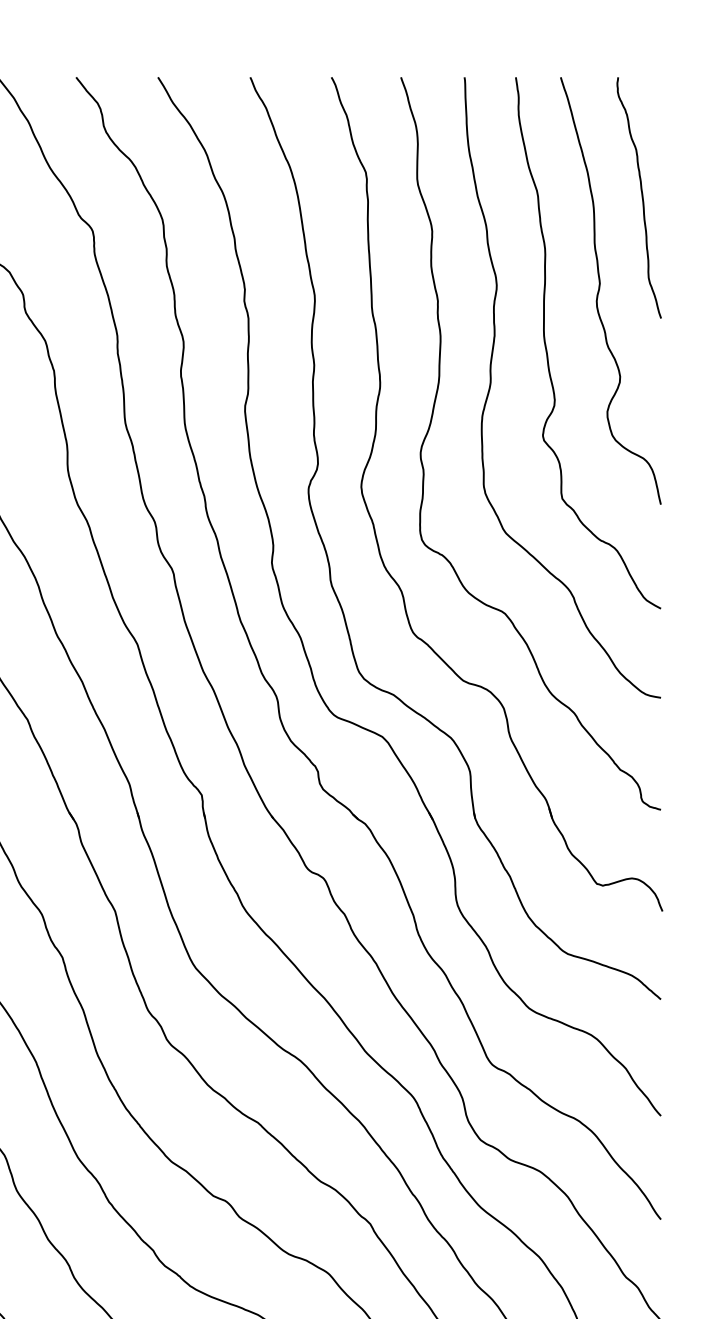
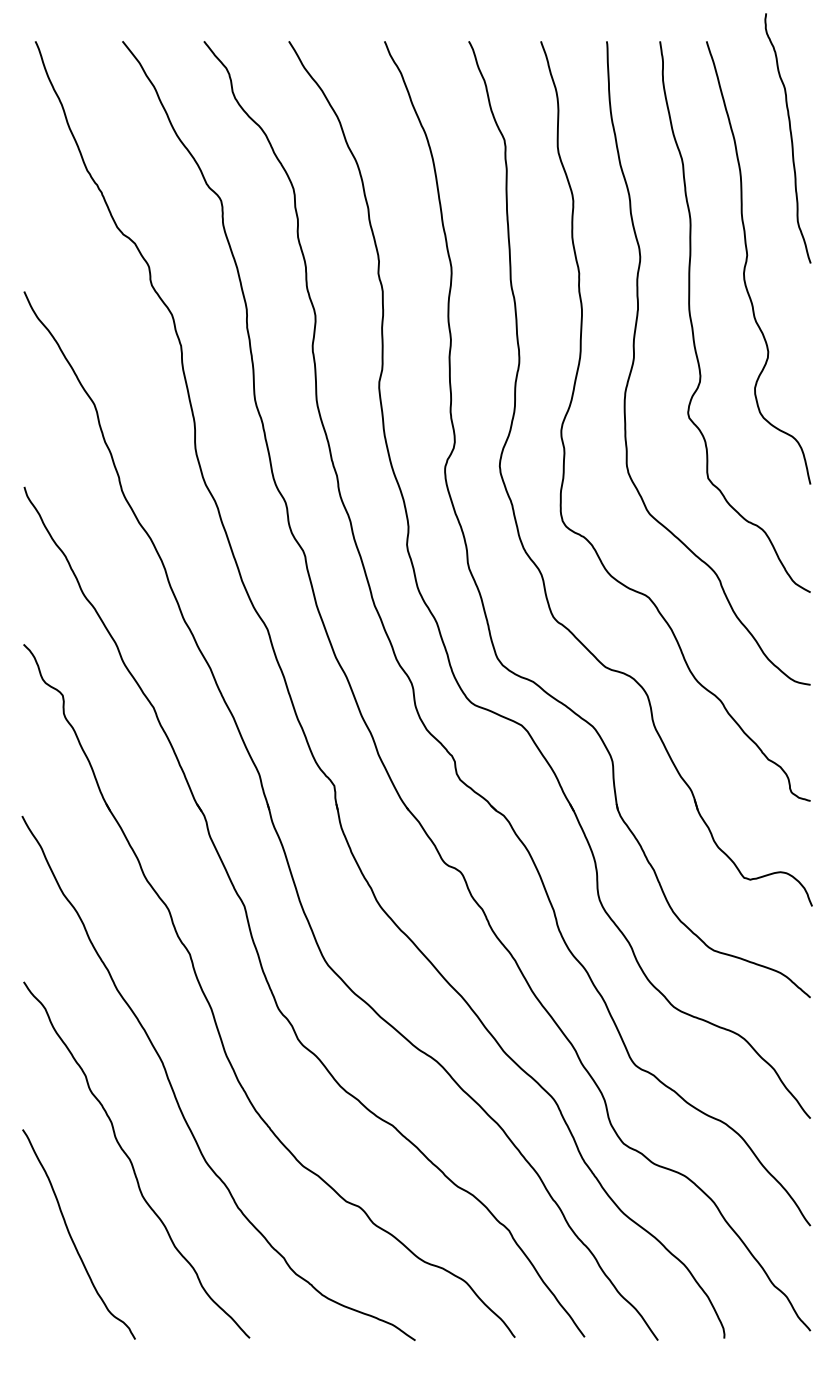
curve: (641, 198) -> (790, 138), moved

